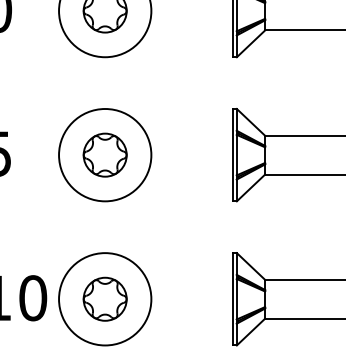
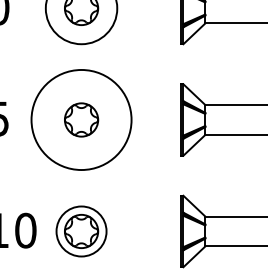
circle: (105, 154) -> (81, 119), size x1.4
circle: (105, 299) -> (81, 231), size x0.7

